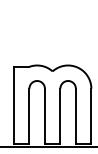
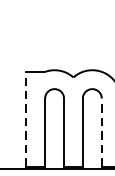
line: (13, 105) -> (25, 119), solid -> dashed
line: (75, 116) -> (101, 132), solid -> dashed

